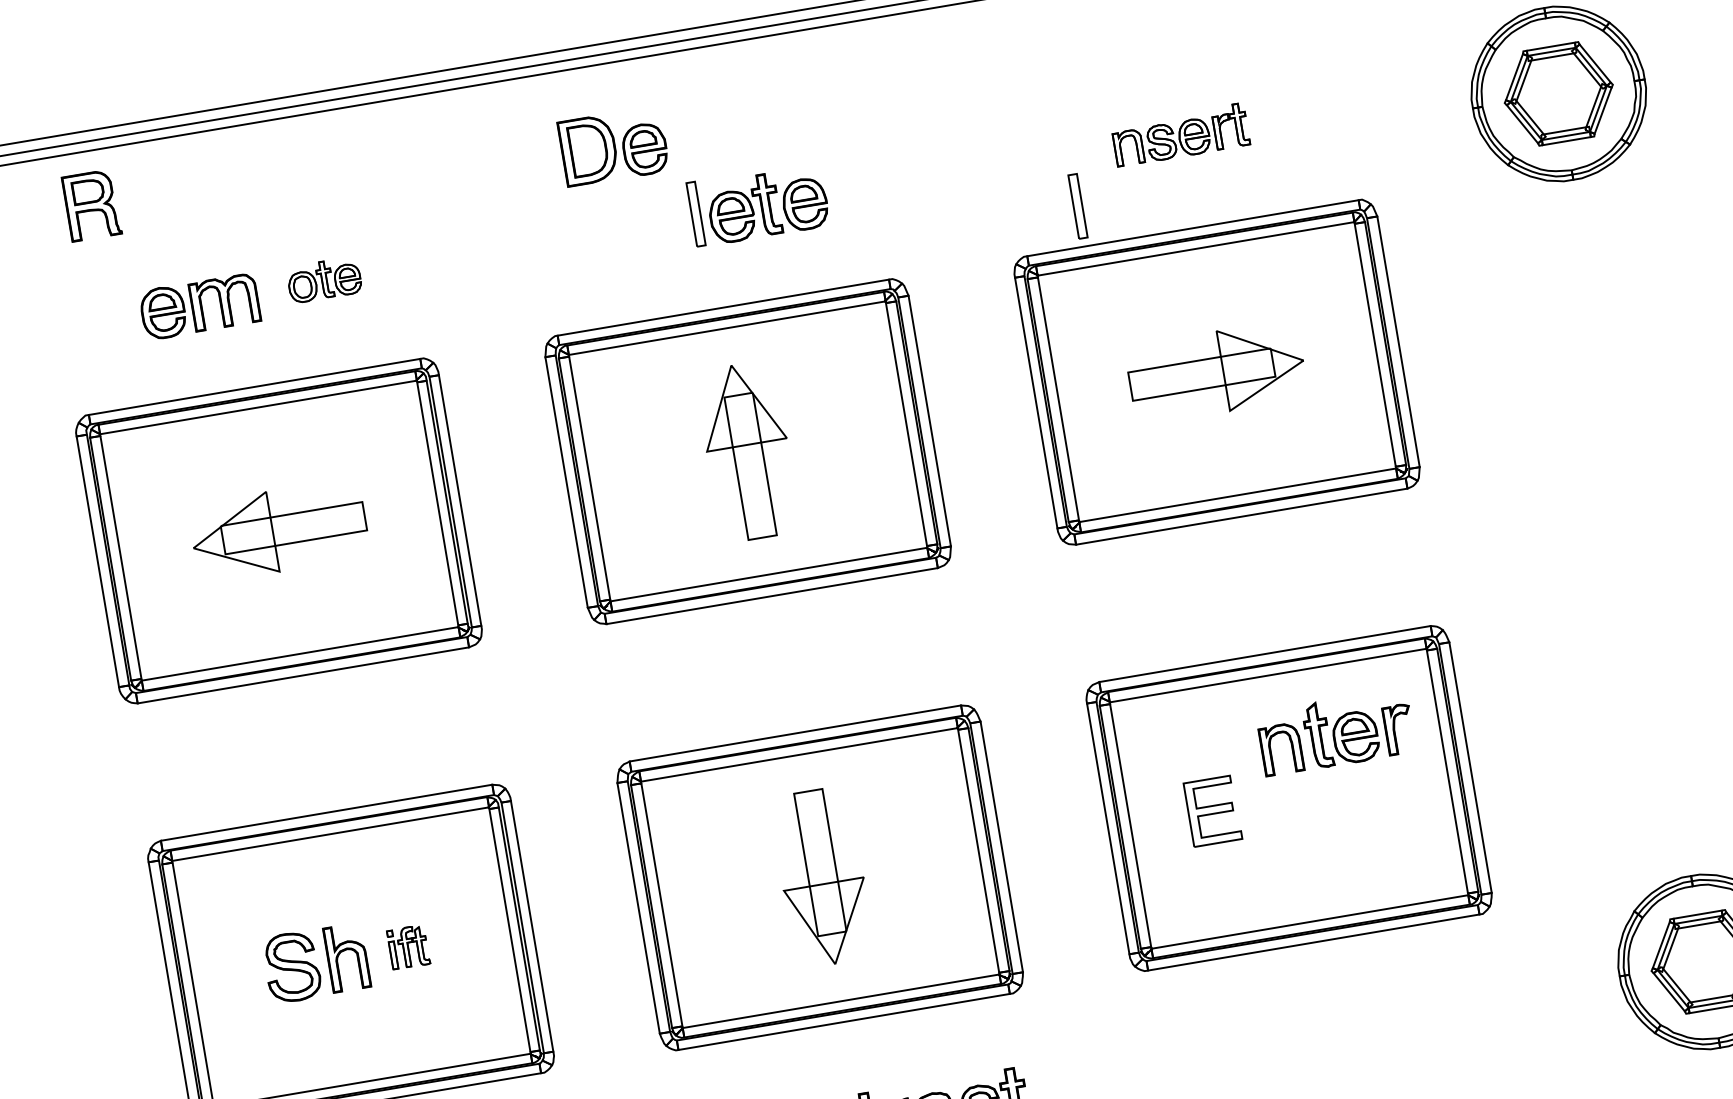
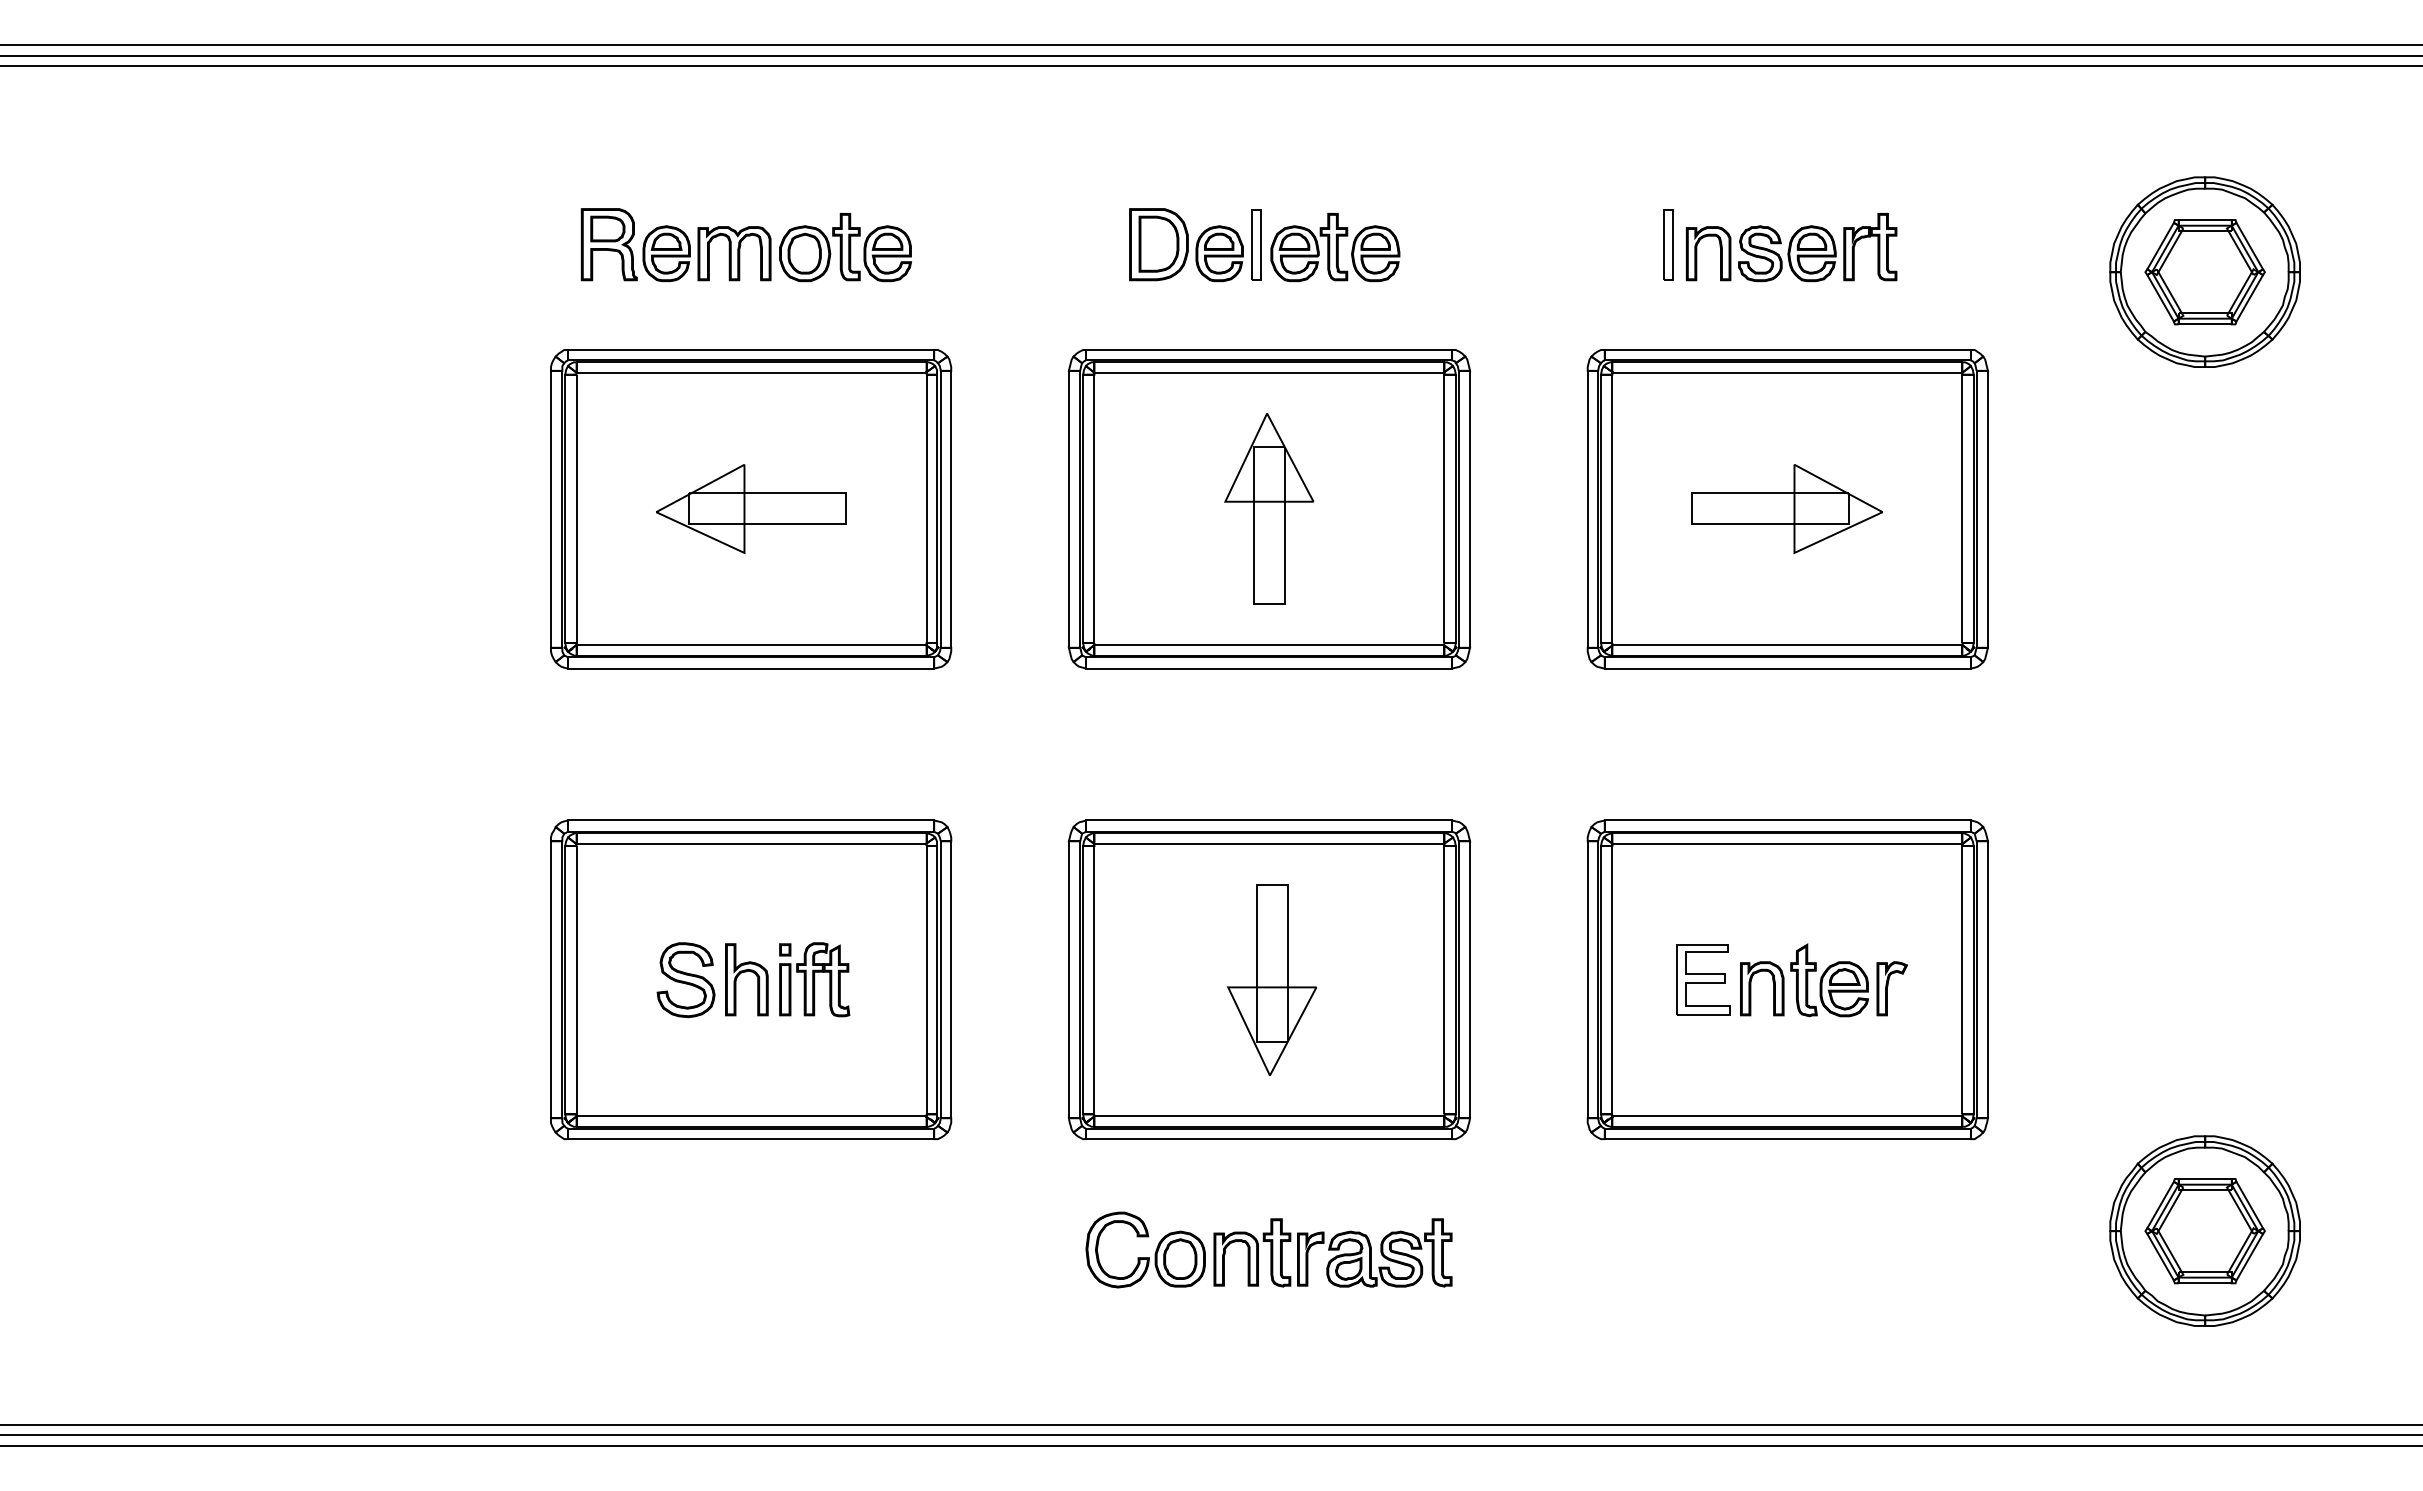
part: (1180, 134) -> (1791, 247), size x1.43
part: (613, 146) -> (1186, 245), moved
part: (91, 205) -> (608, 244), moved
part: (1078, 206) -> (1668, 244), moved
part: (324, 279) -> (845, 247), size x1.67
part: (1335, 732) -> (1823, 980), moved
part: (408, 947) -> (814, 979), size x1.67

